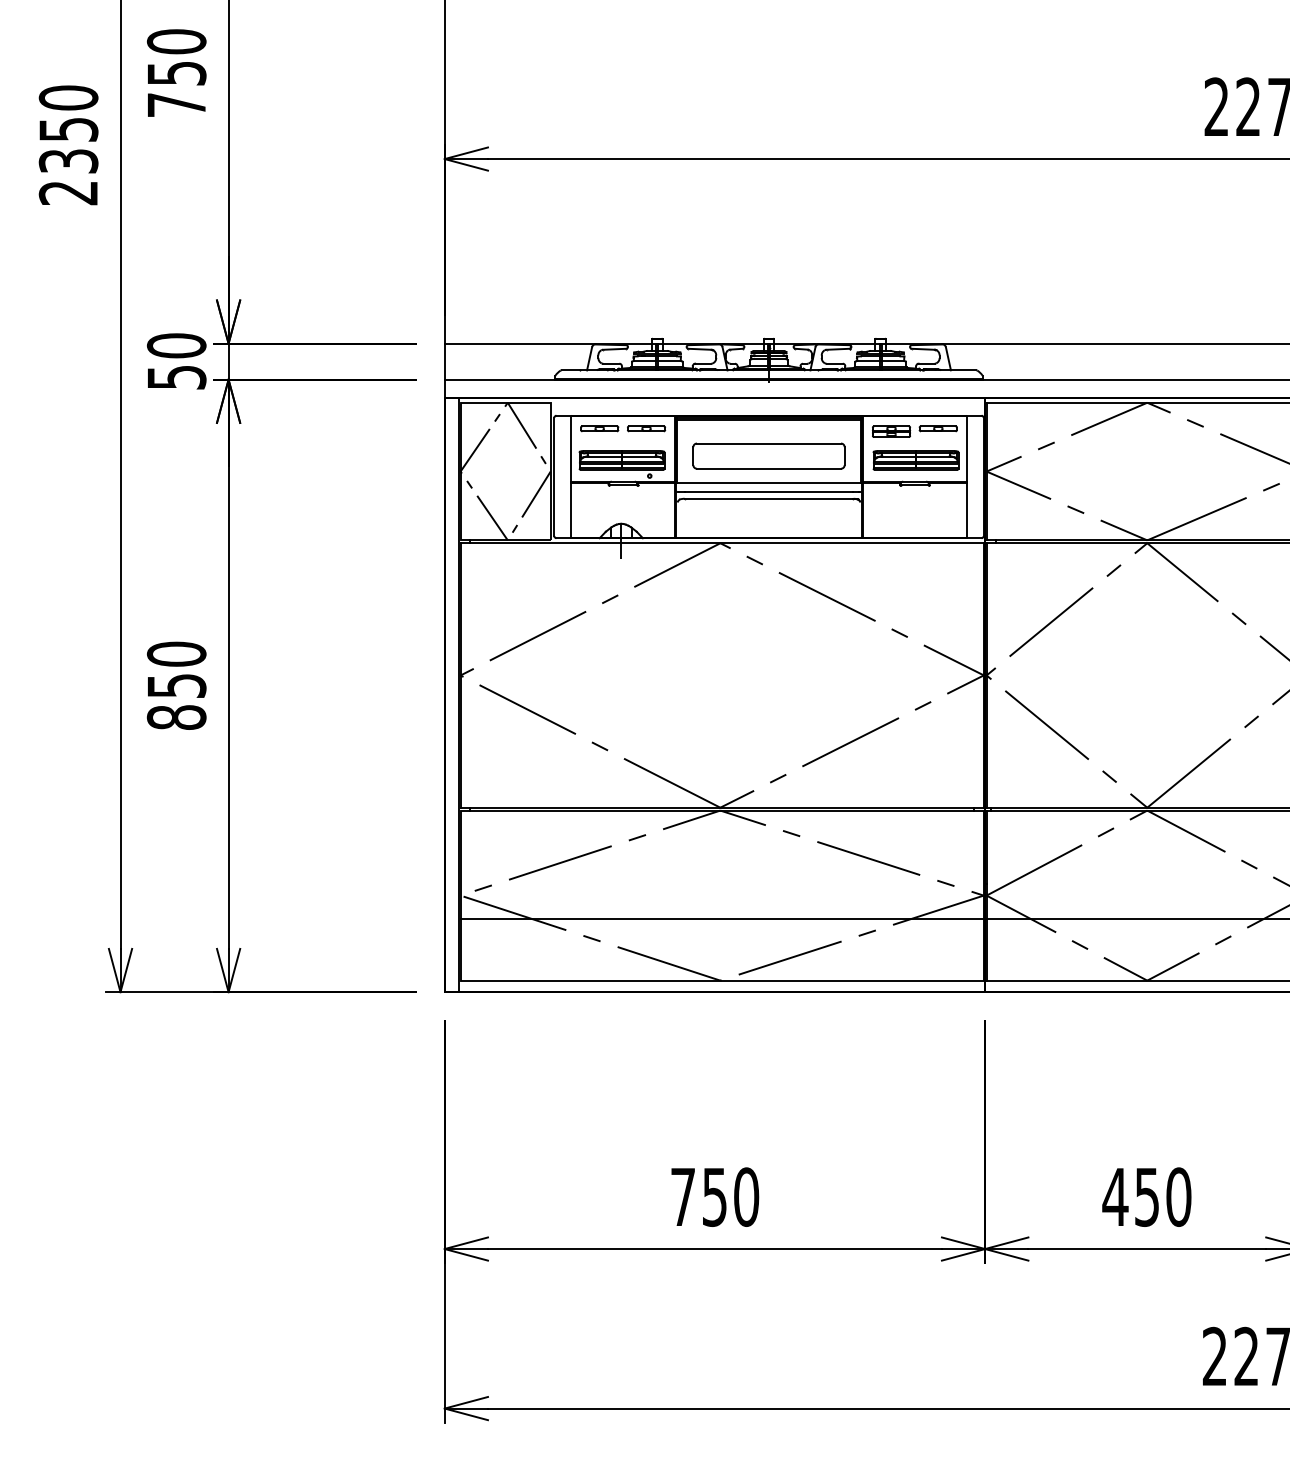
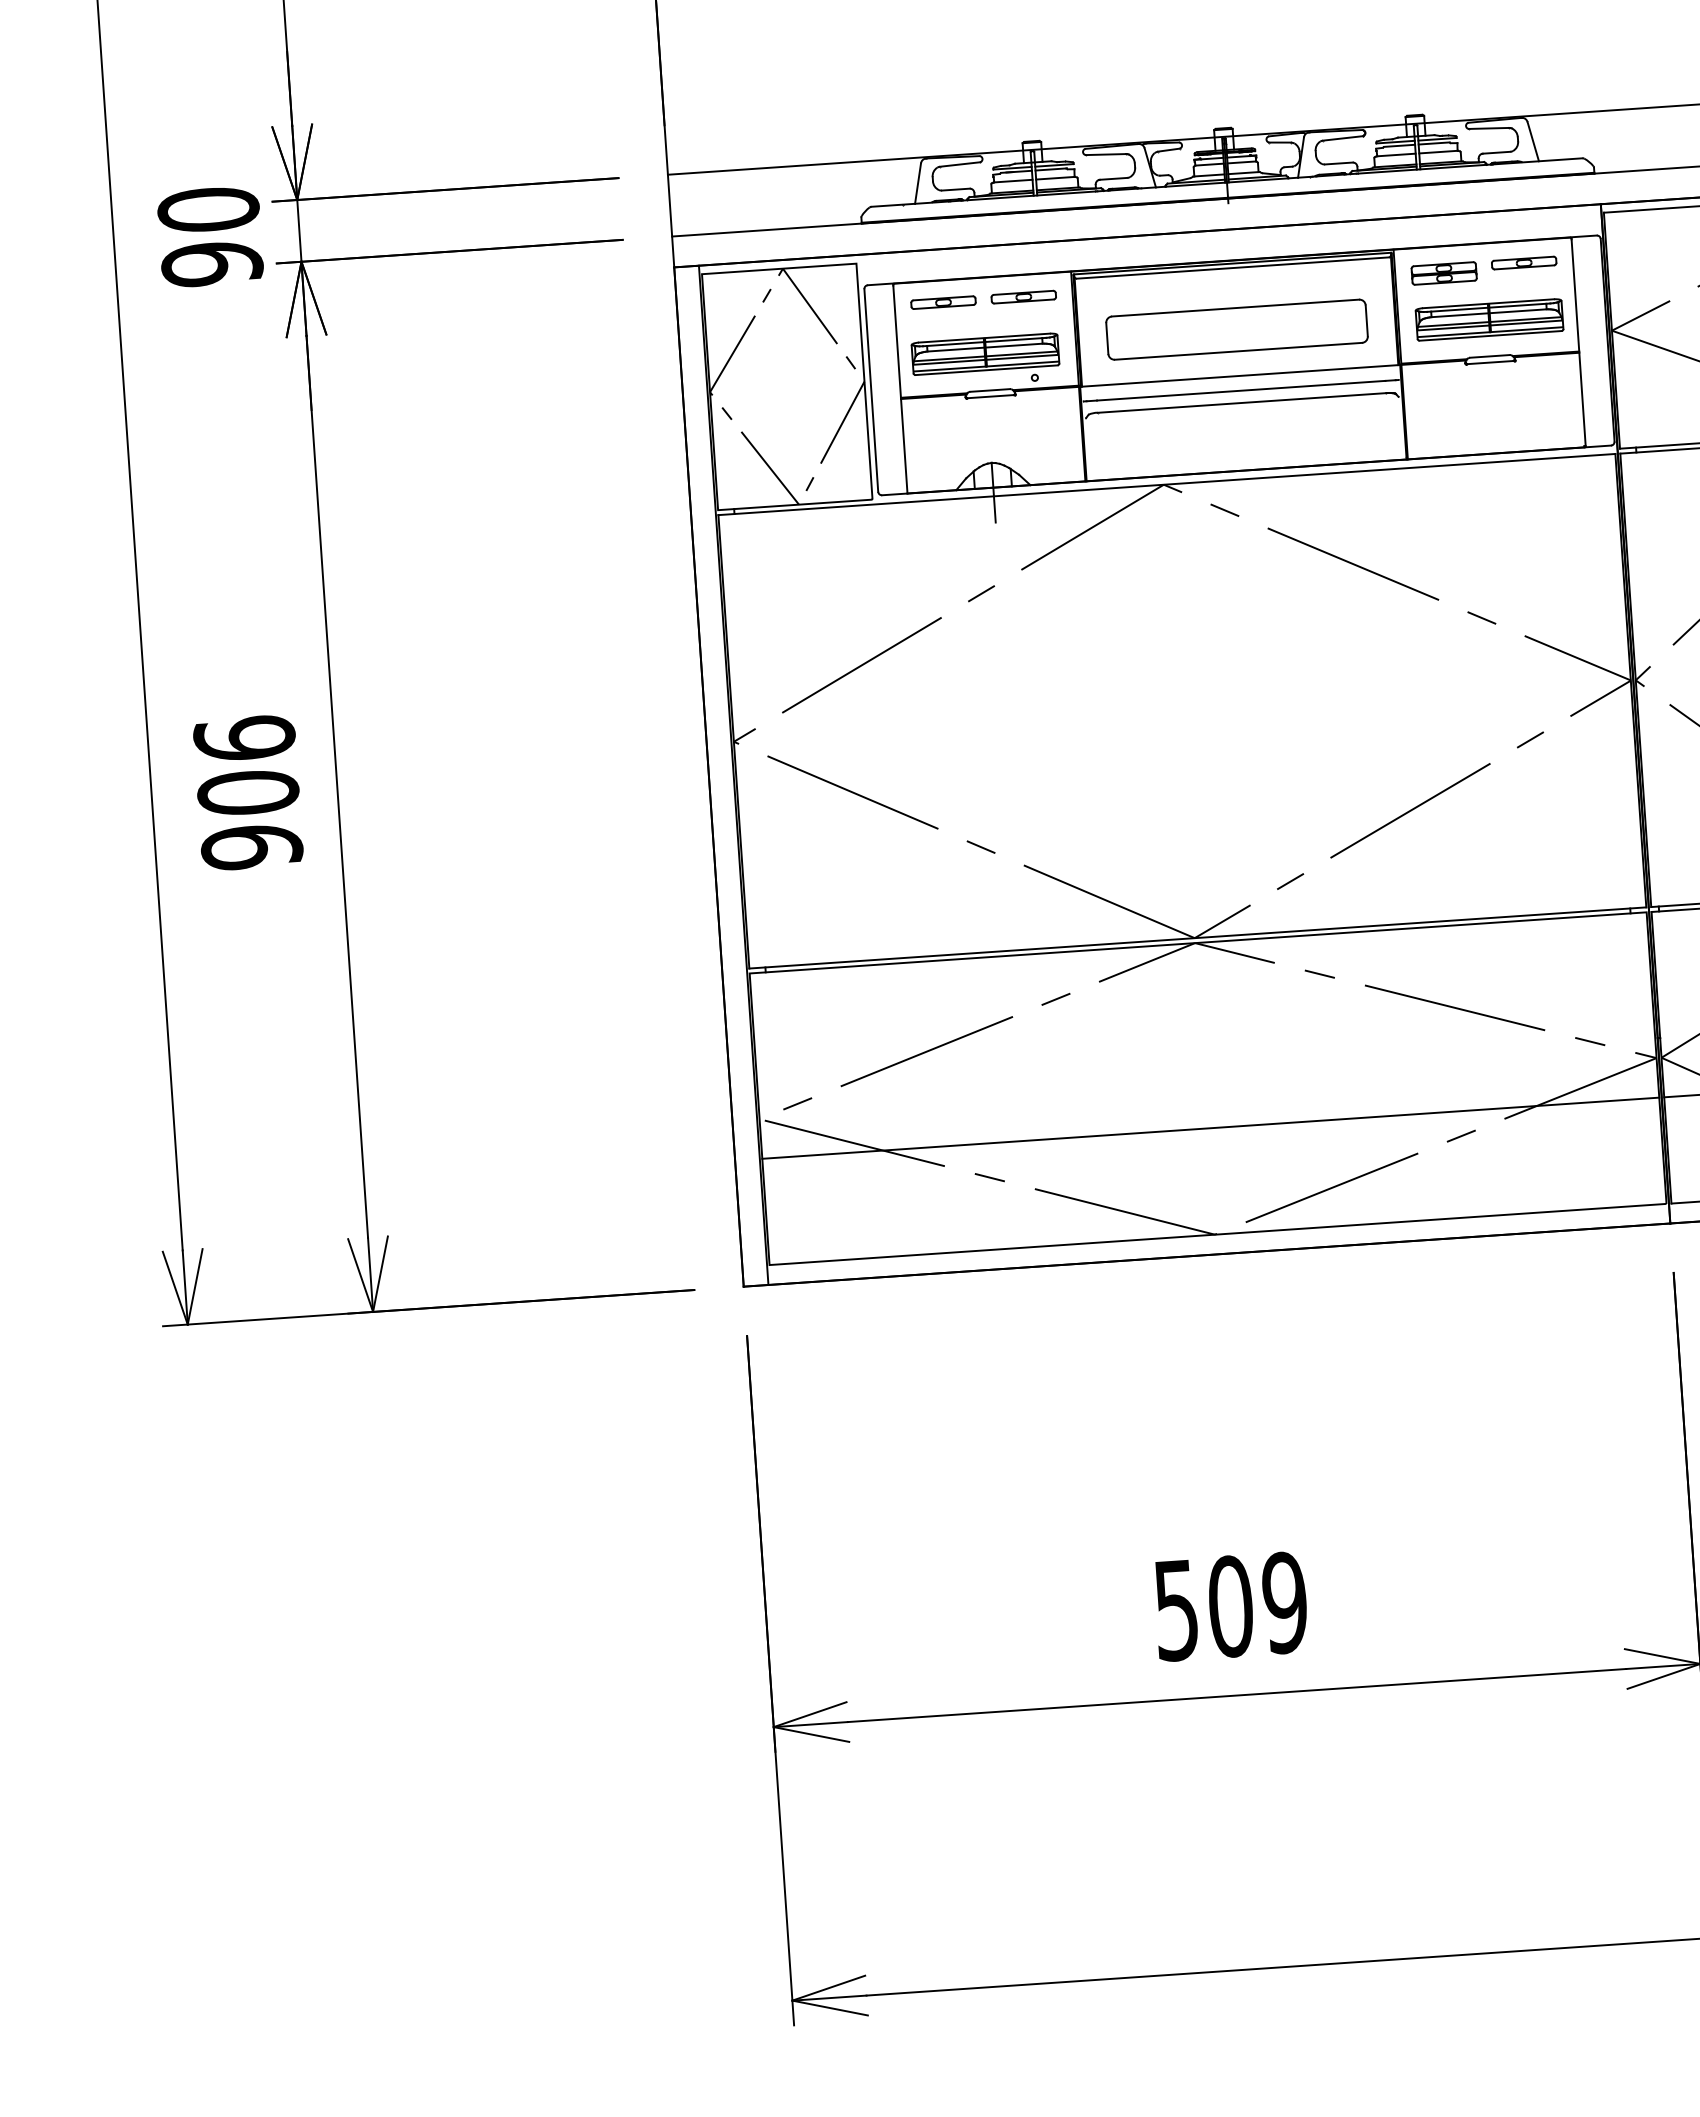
text: (176, 377) -> (211, 264), 50 -> 90
text: (176, 685) -> (247, 792), 850 -> 906
text: (715, 1196) -> (1231, 1605), 750 -> 509

